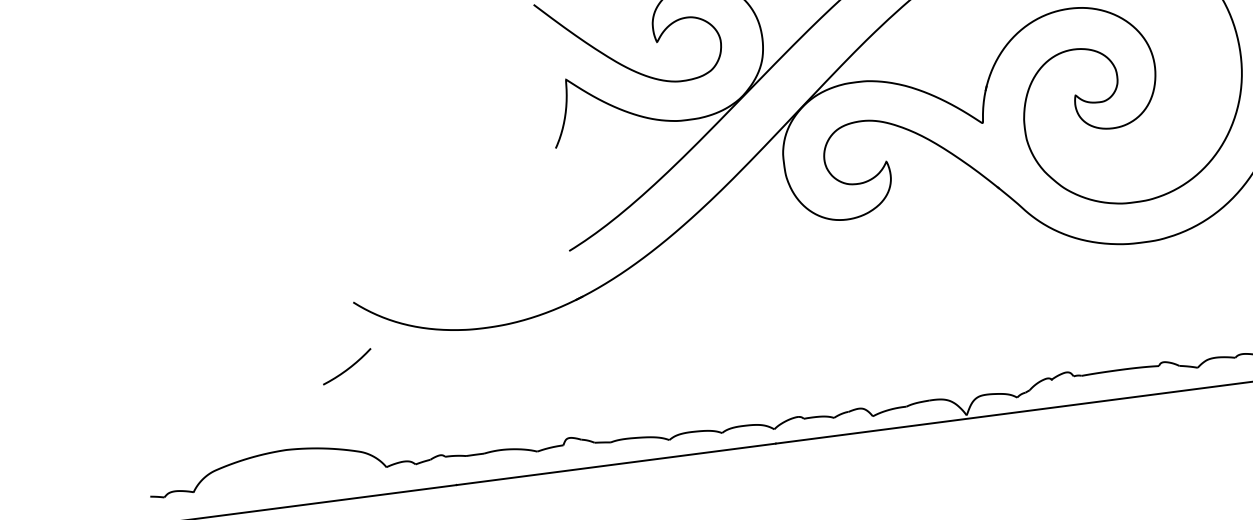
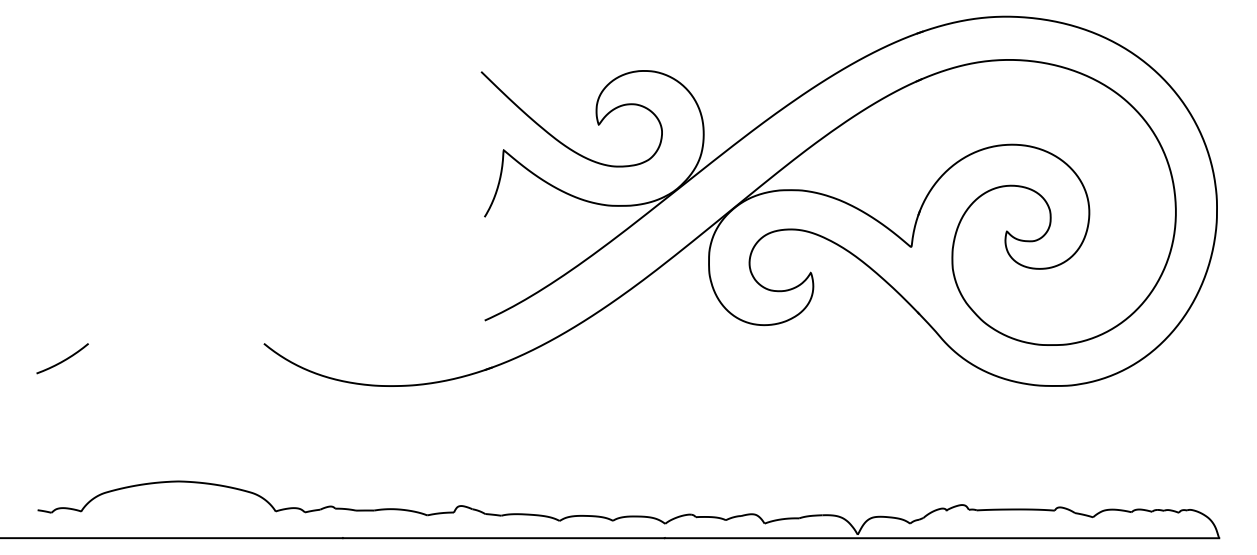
curve: (347, 368) -> (62, 360), moved

